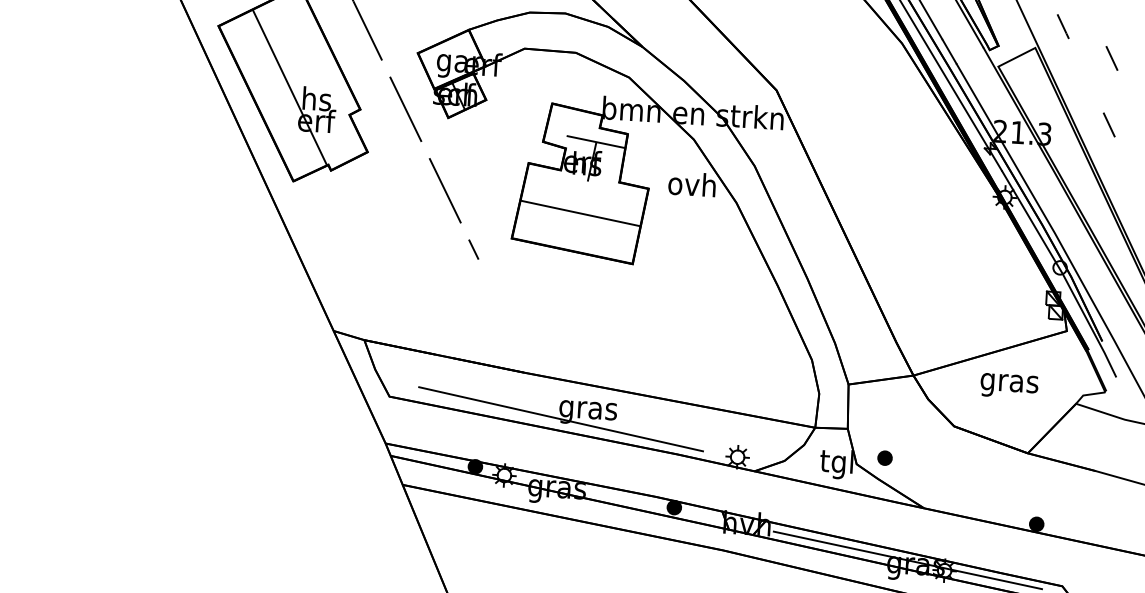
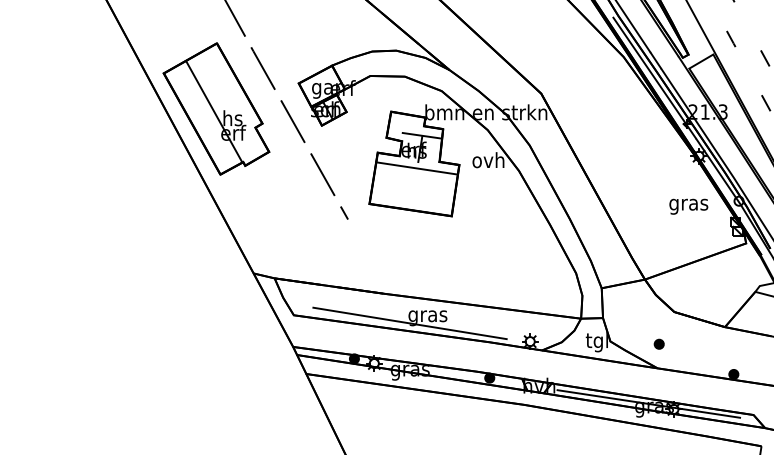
line: (580, 213) -> (416, 168), moved
text: (1008, 385) -> (688, 206), moved
part: (884, 456) -> (658, 343), moved

